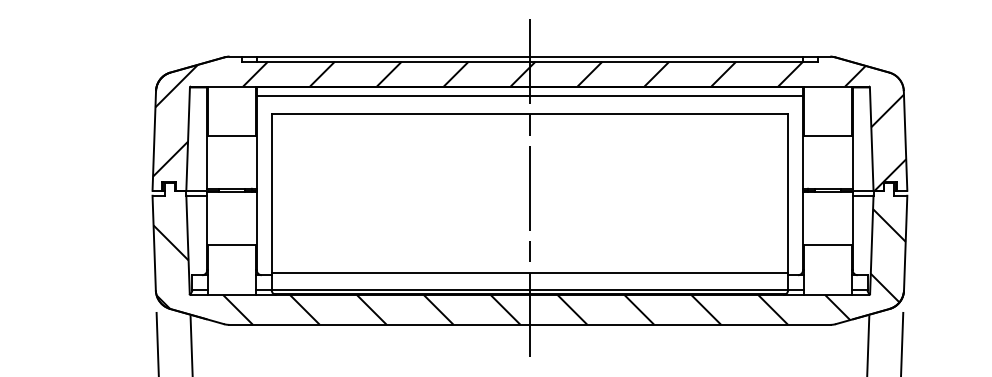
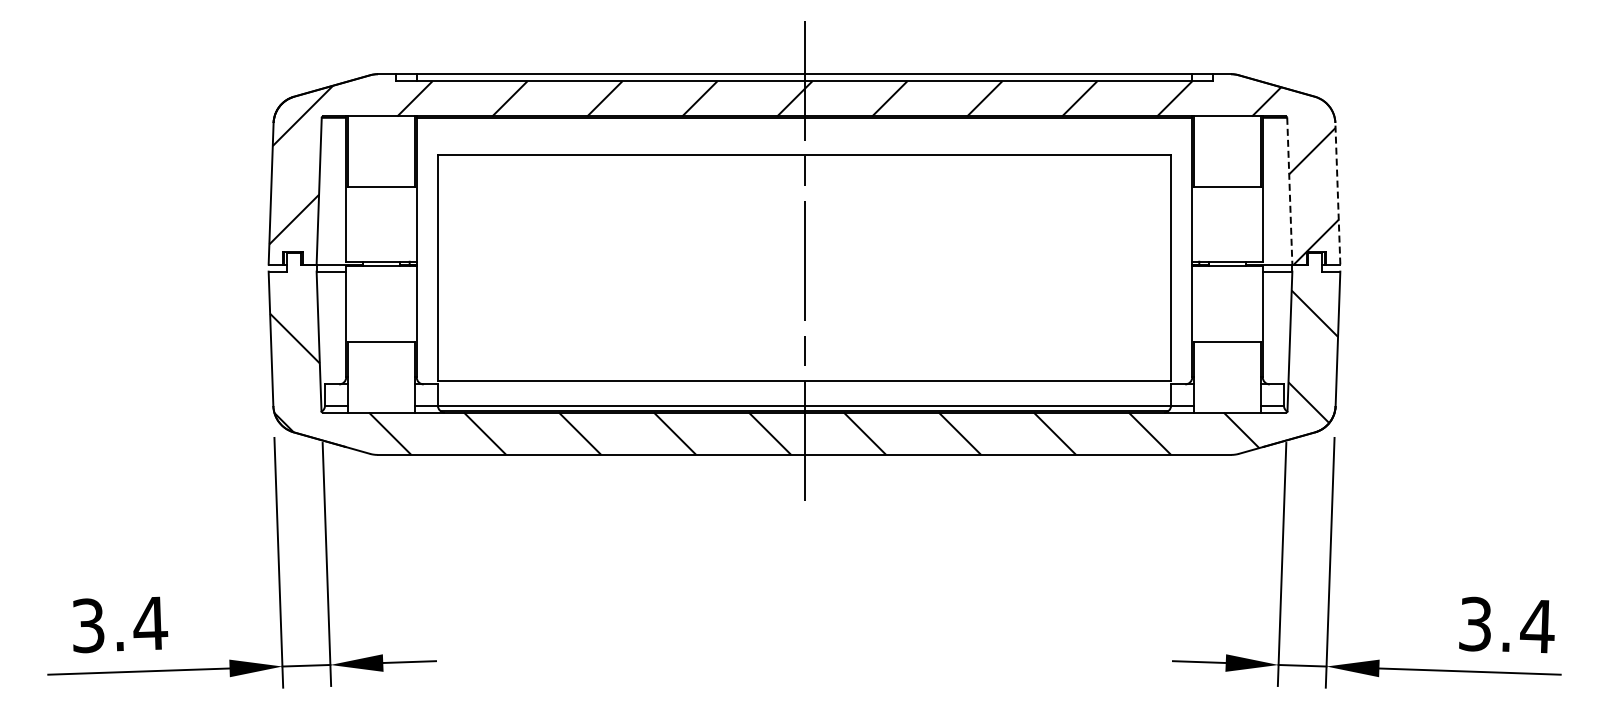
line: (529, 96) -> (804, 130), removed
line: (871, 139) -> (1289, 191), solid -> dashed
line: (905, 140) -> (1337, 193), solid -> dashed

